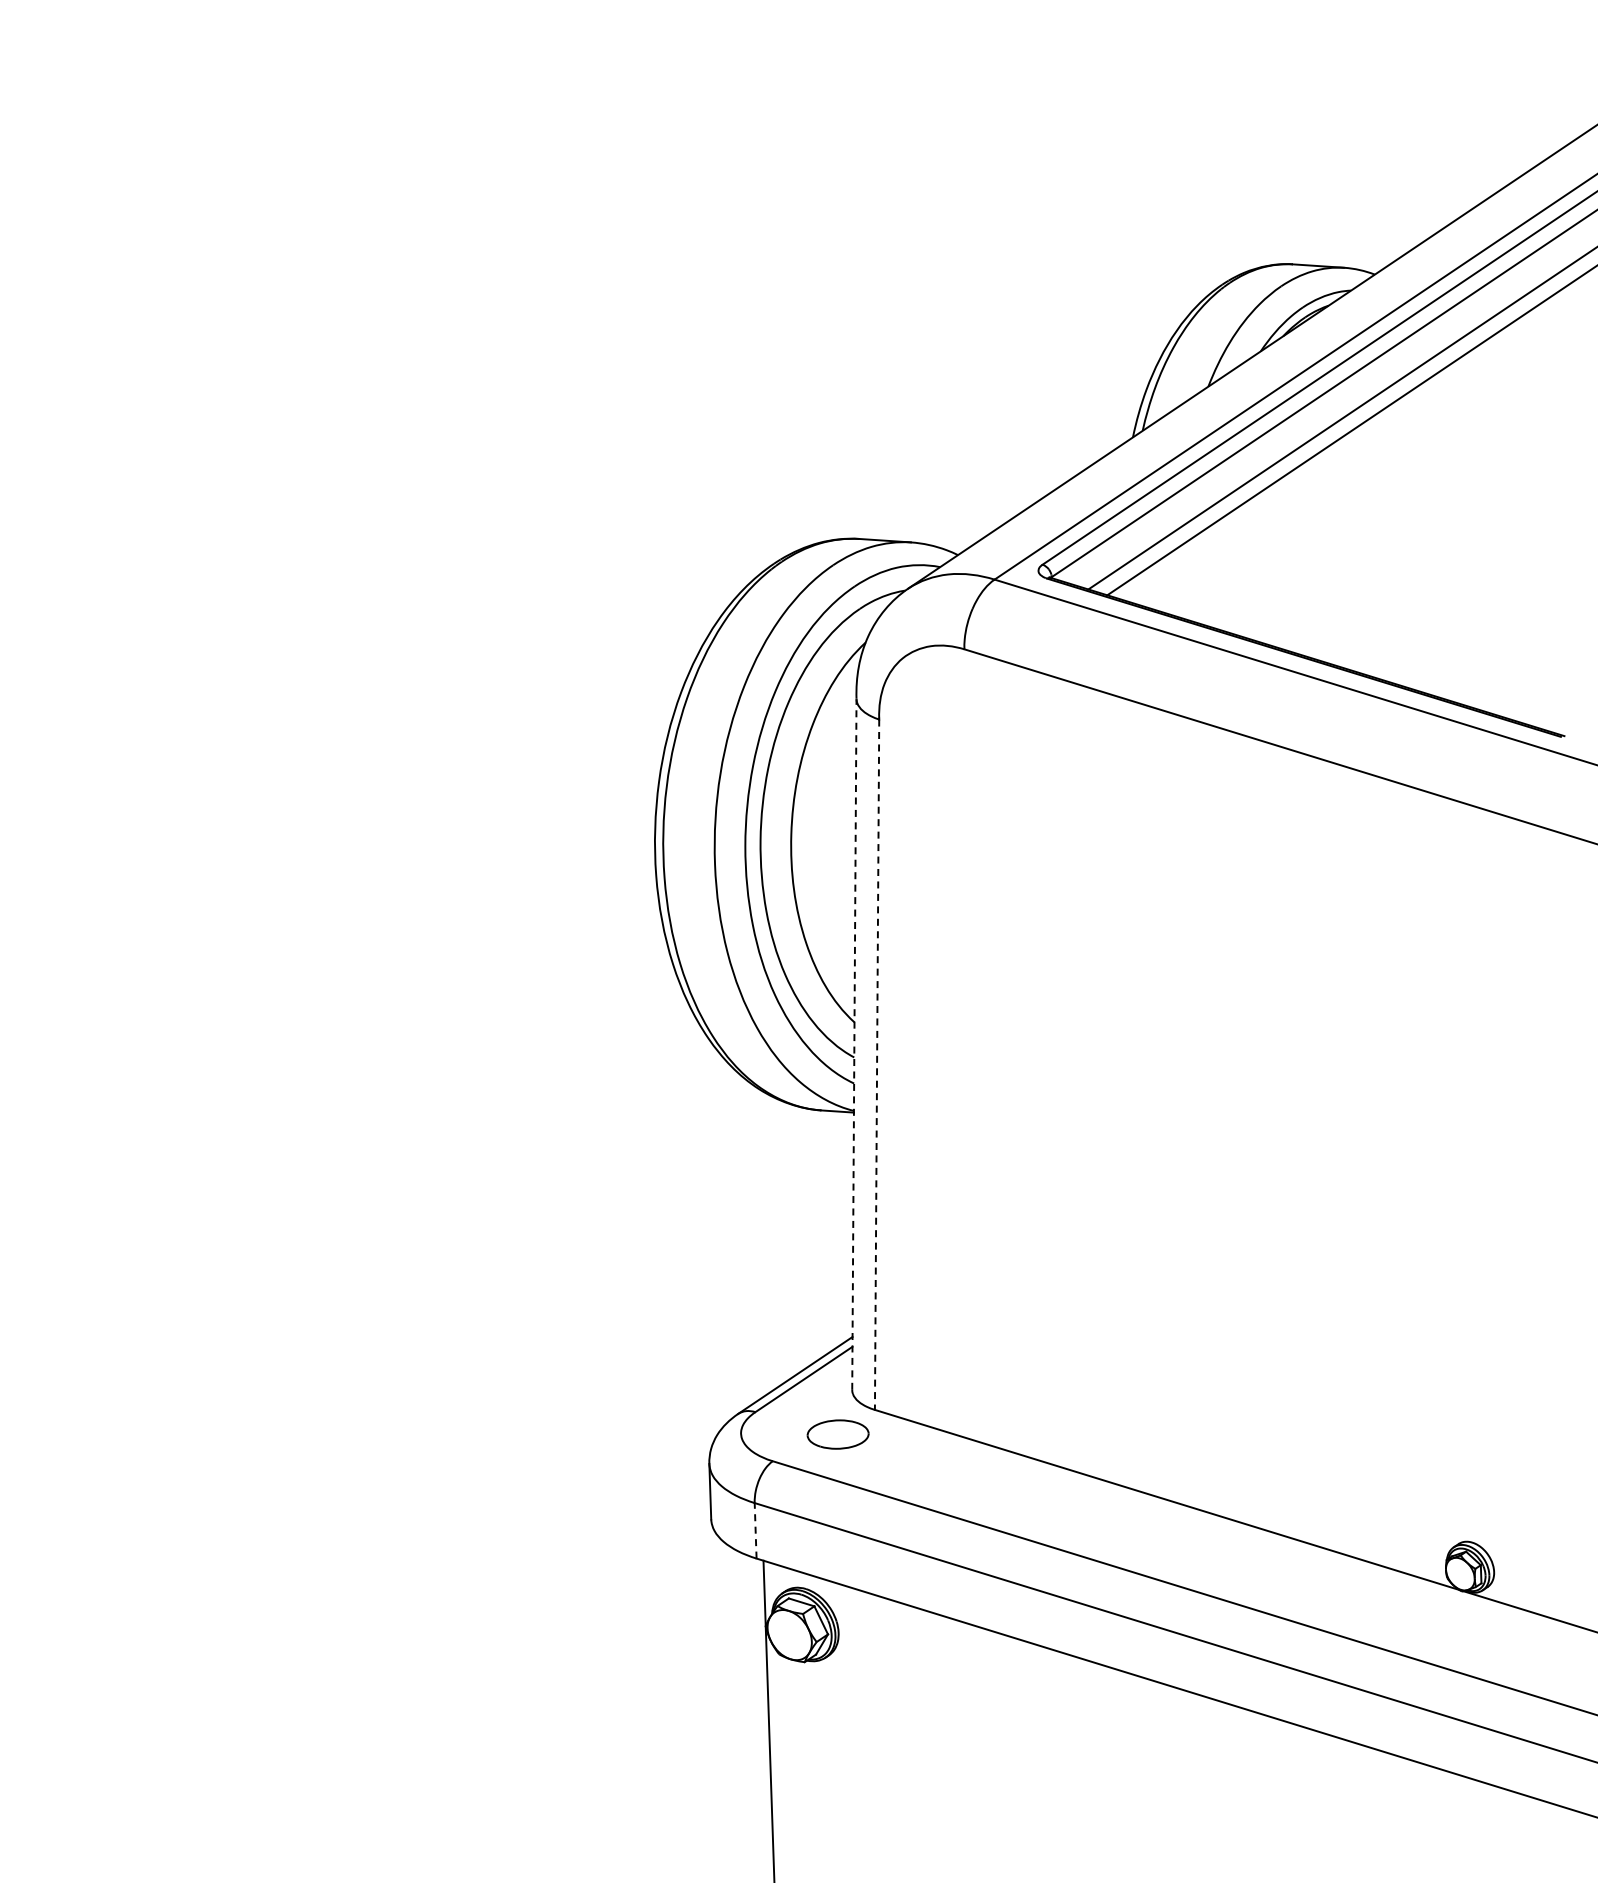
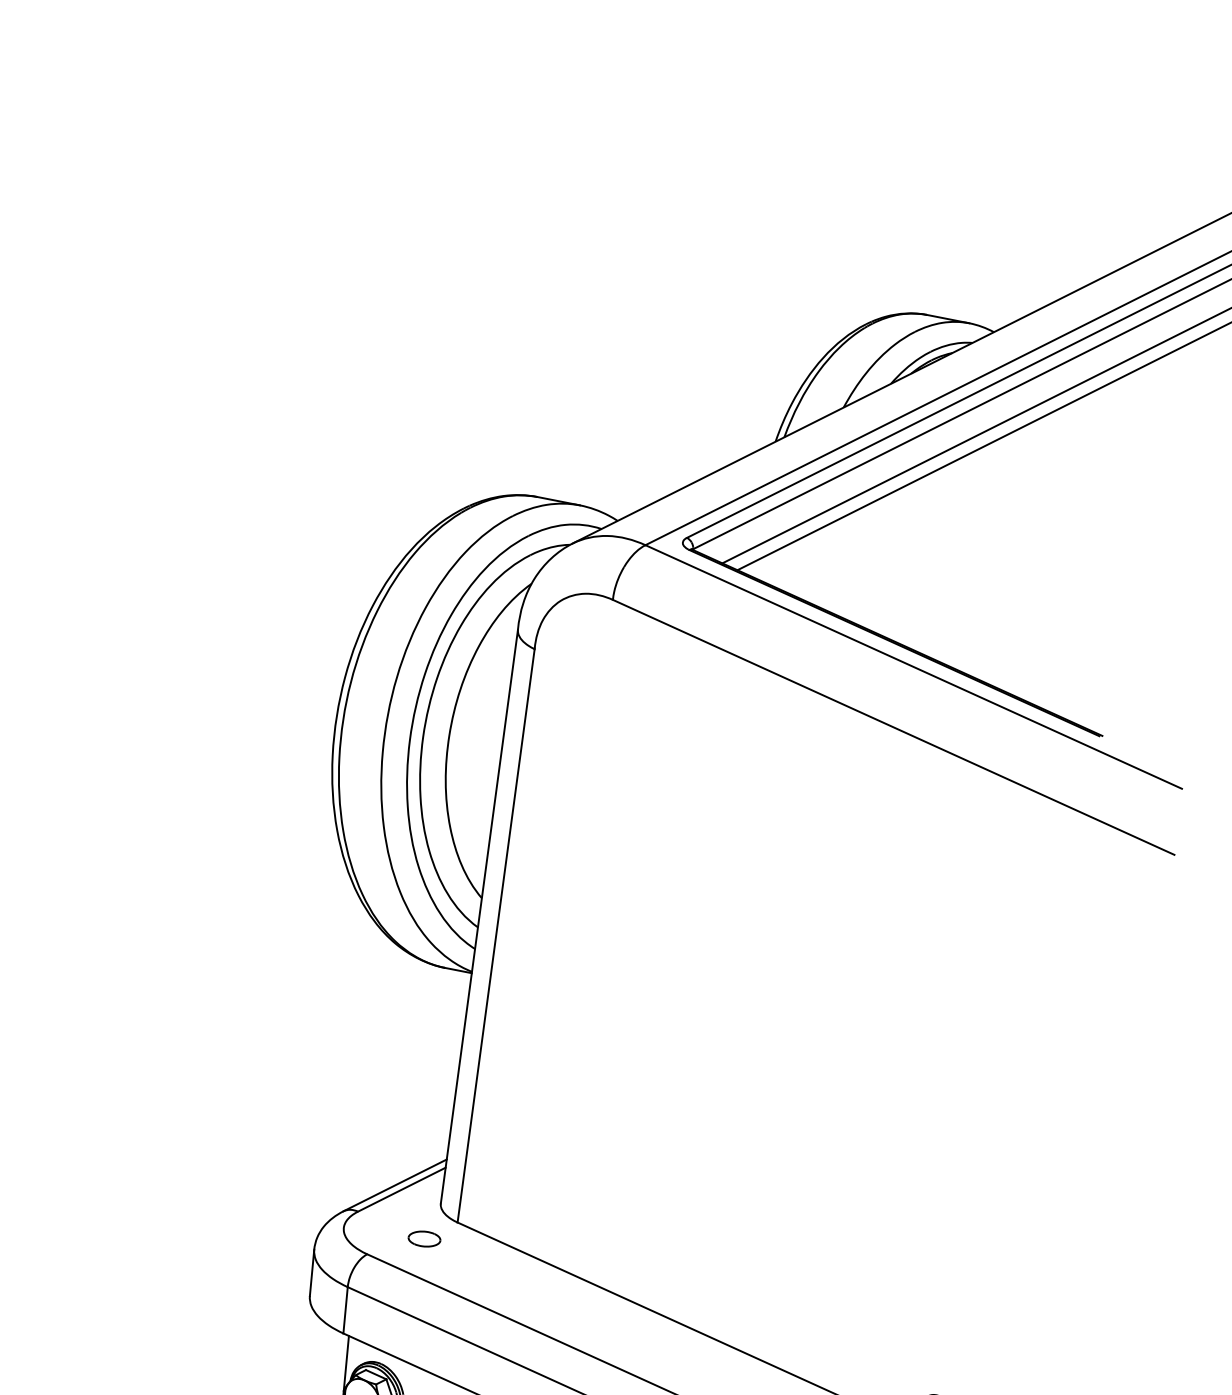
line: (854, 1044) -> (479, 916), dashed -> solid
line: (877, 1065) -> (496, 936), dashed -> solid
part: (838, 1434) -> (424, 1239), size x0.62
line: (755, 1530) -> (345, 1310), dashed -> solid

